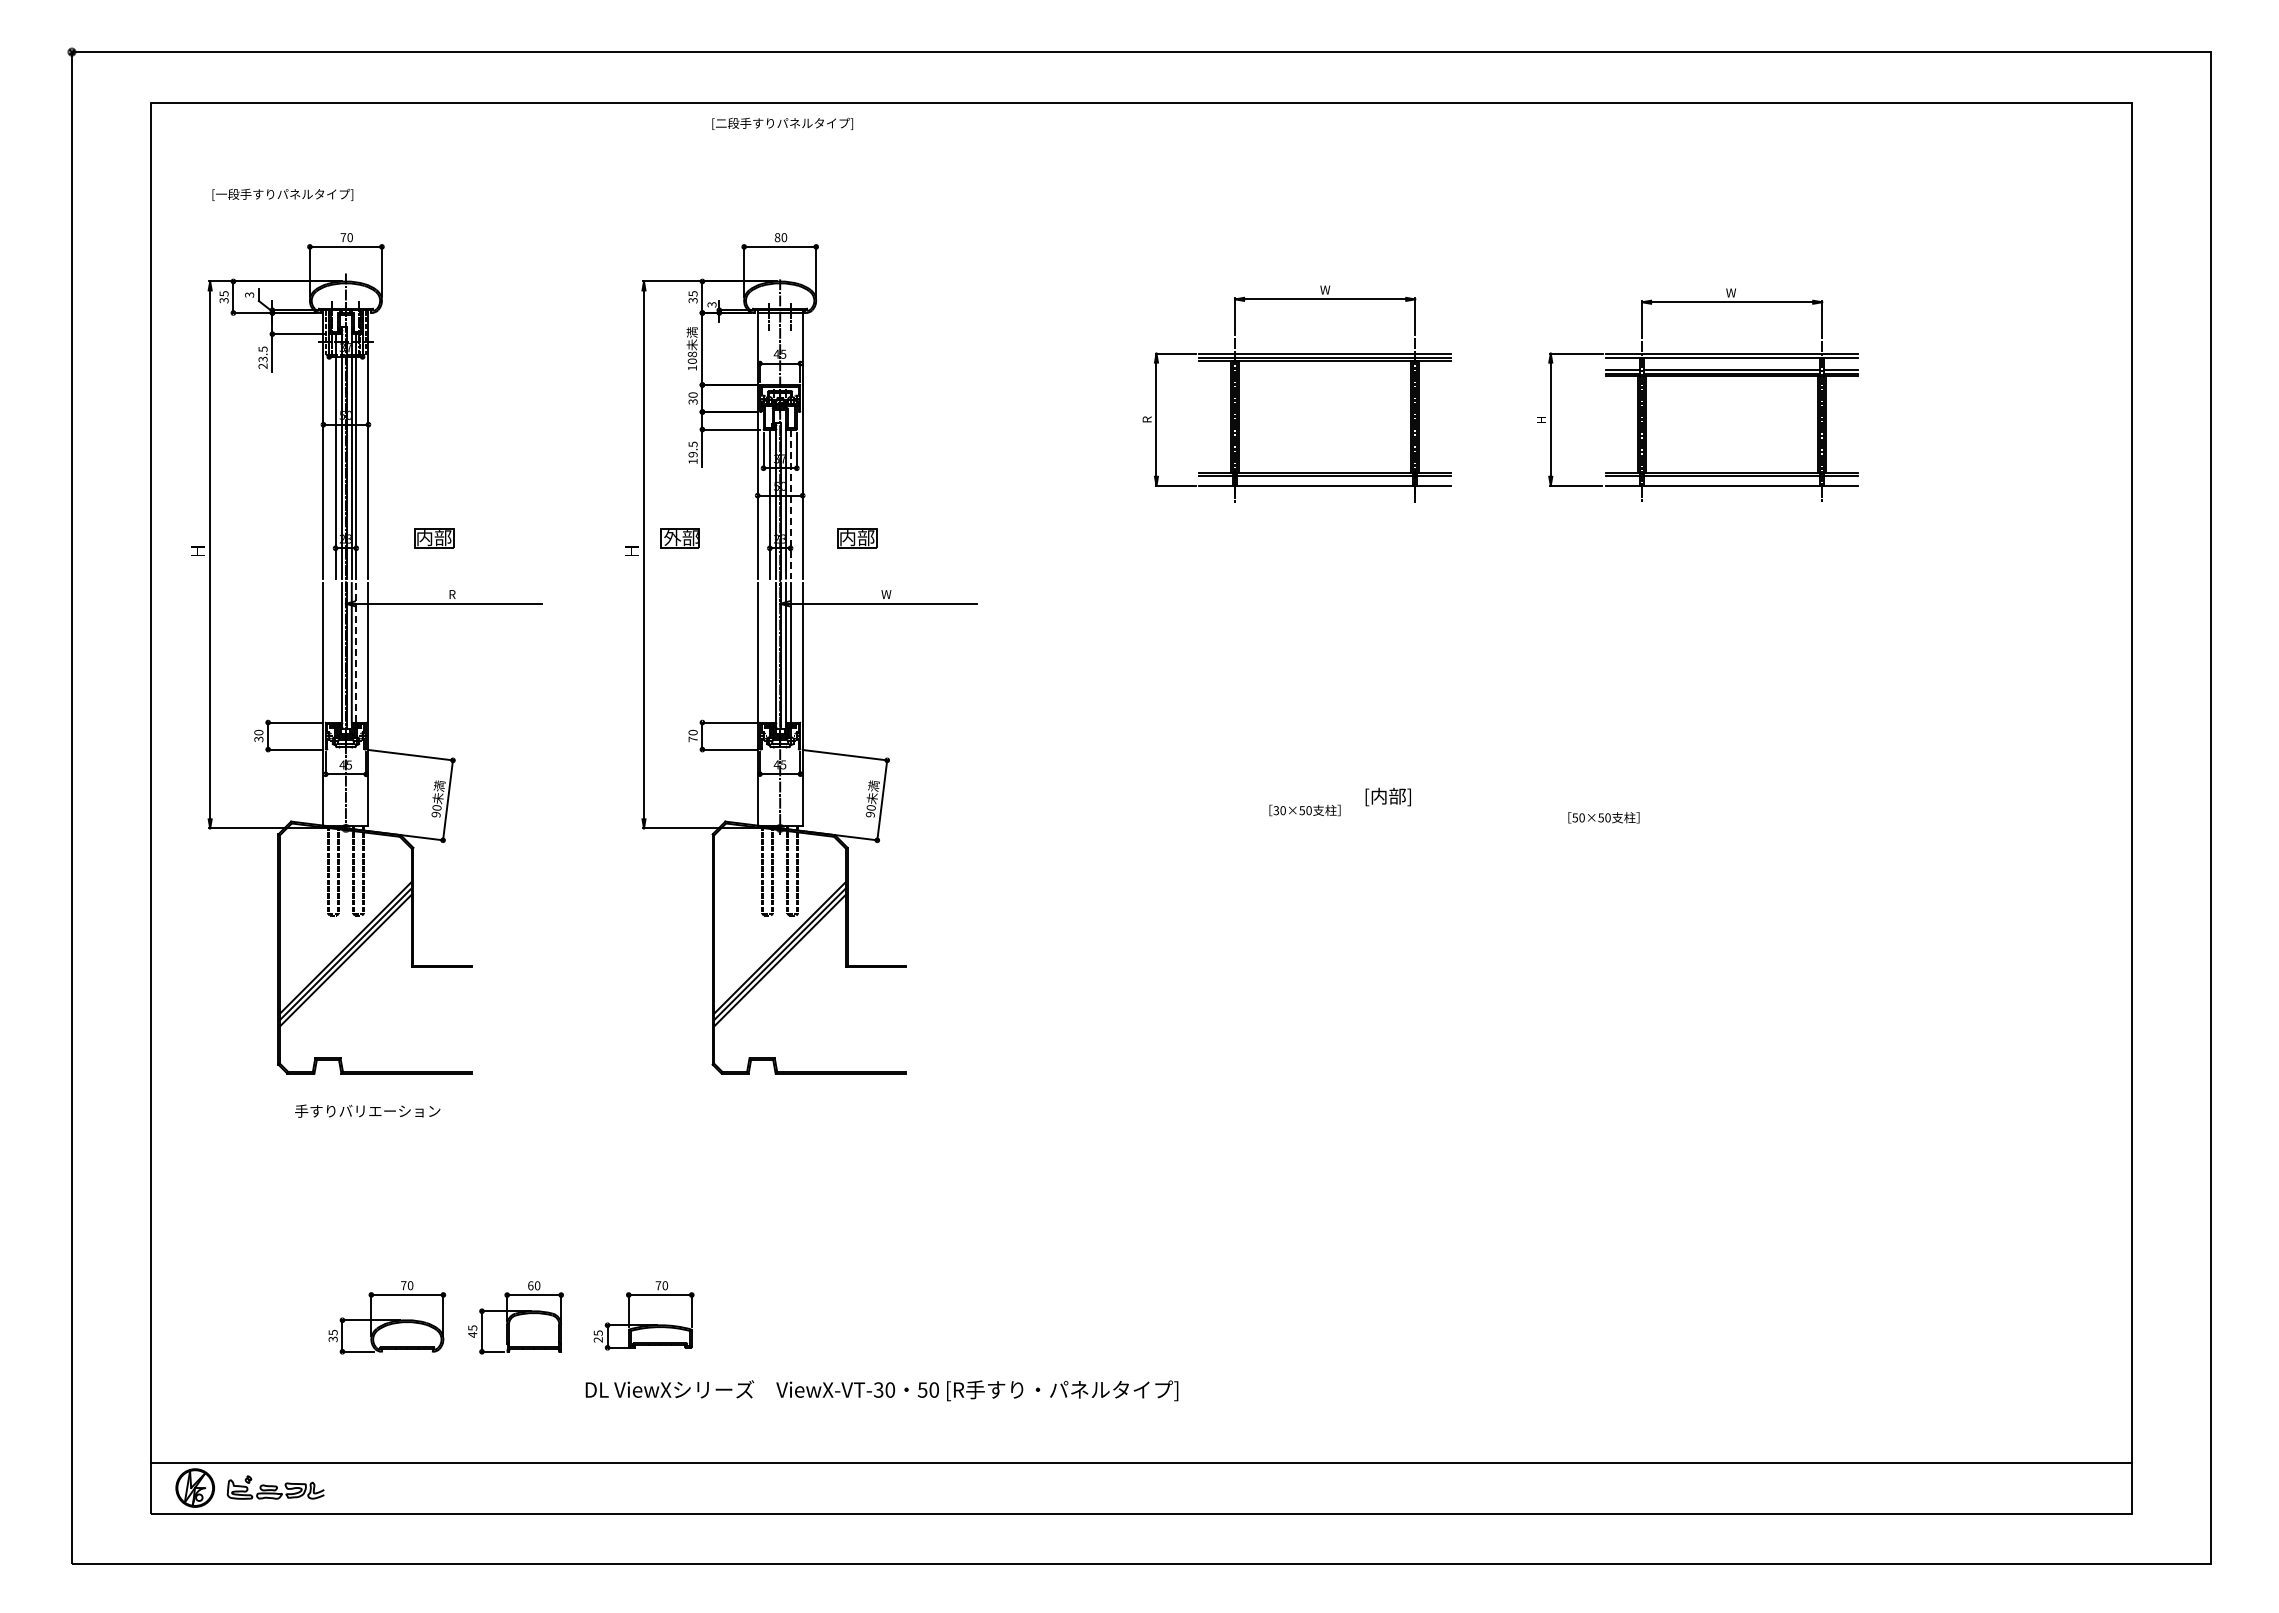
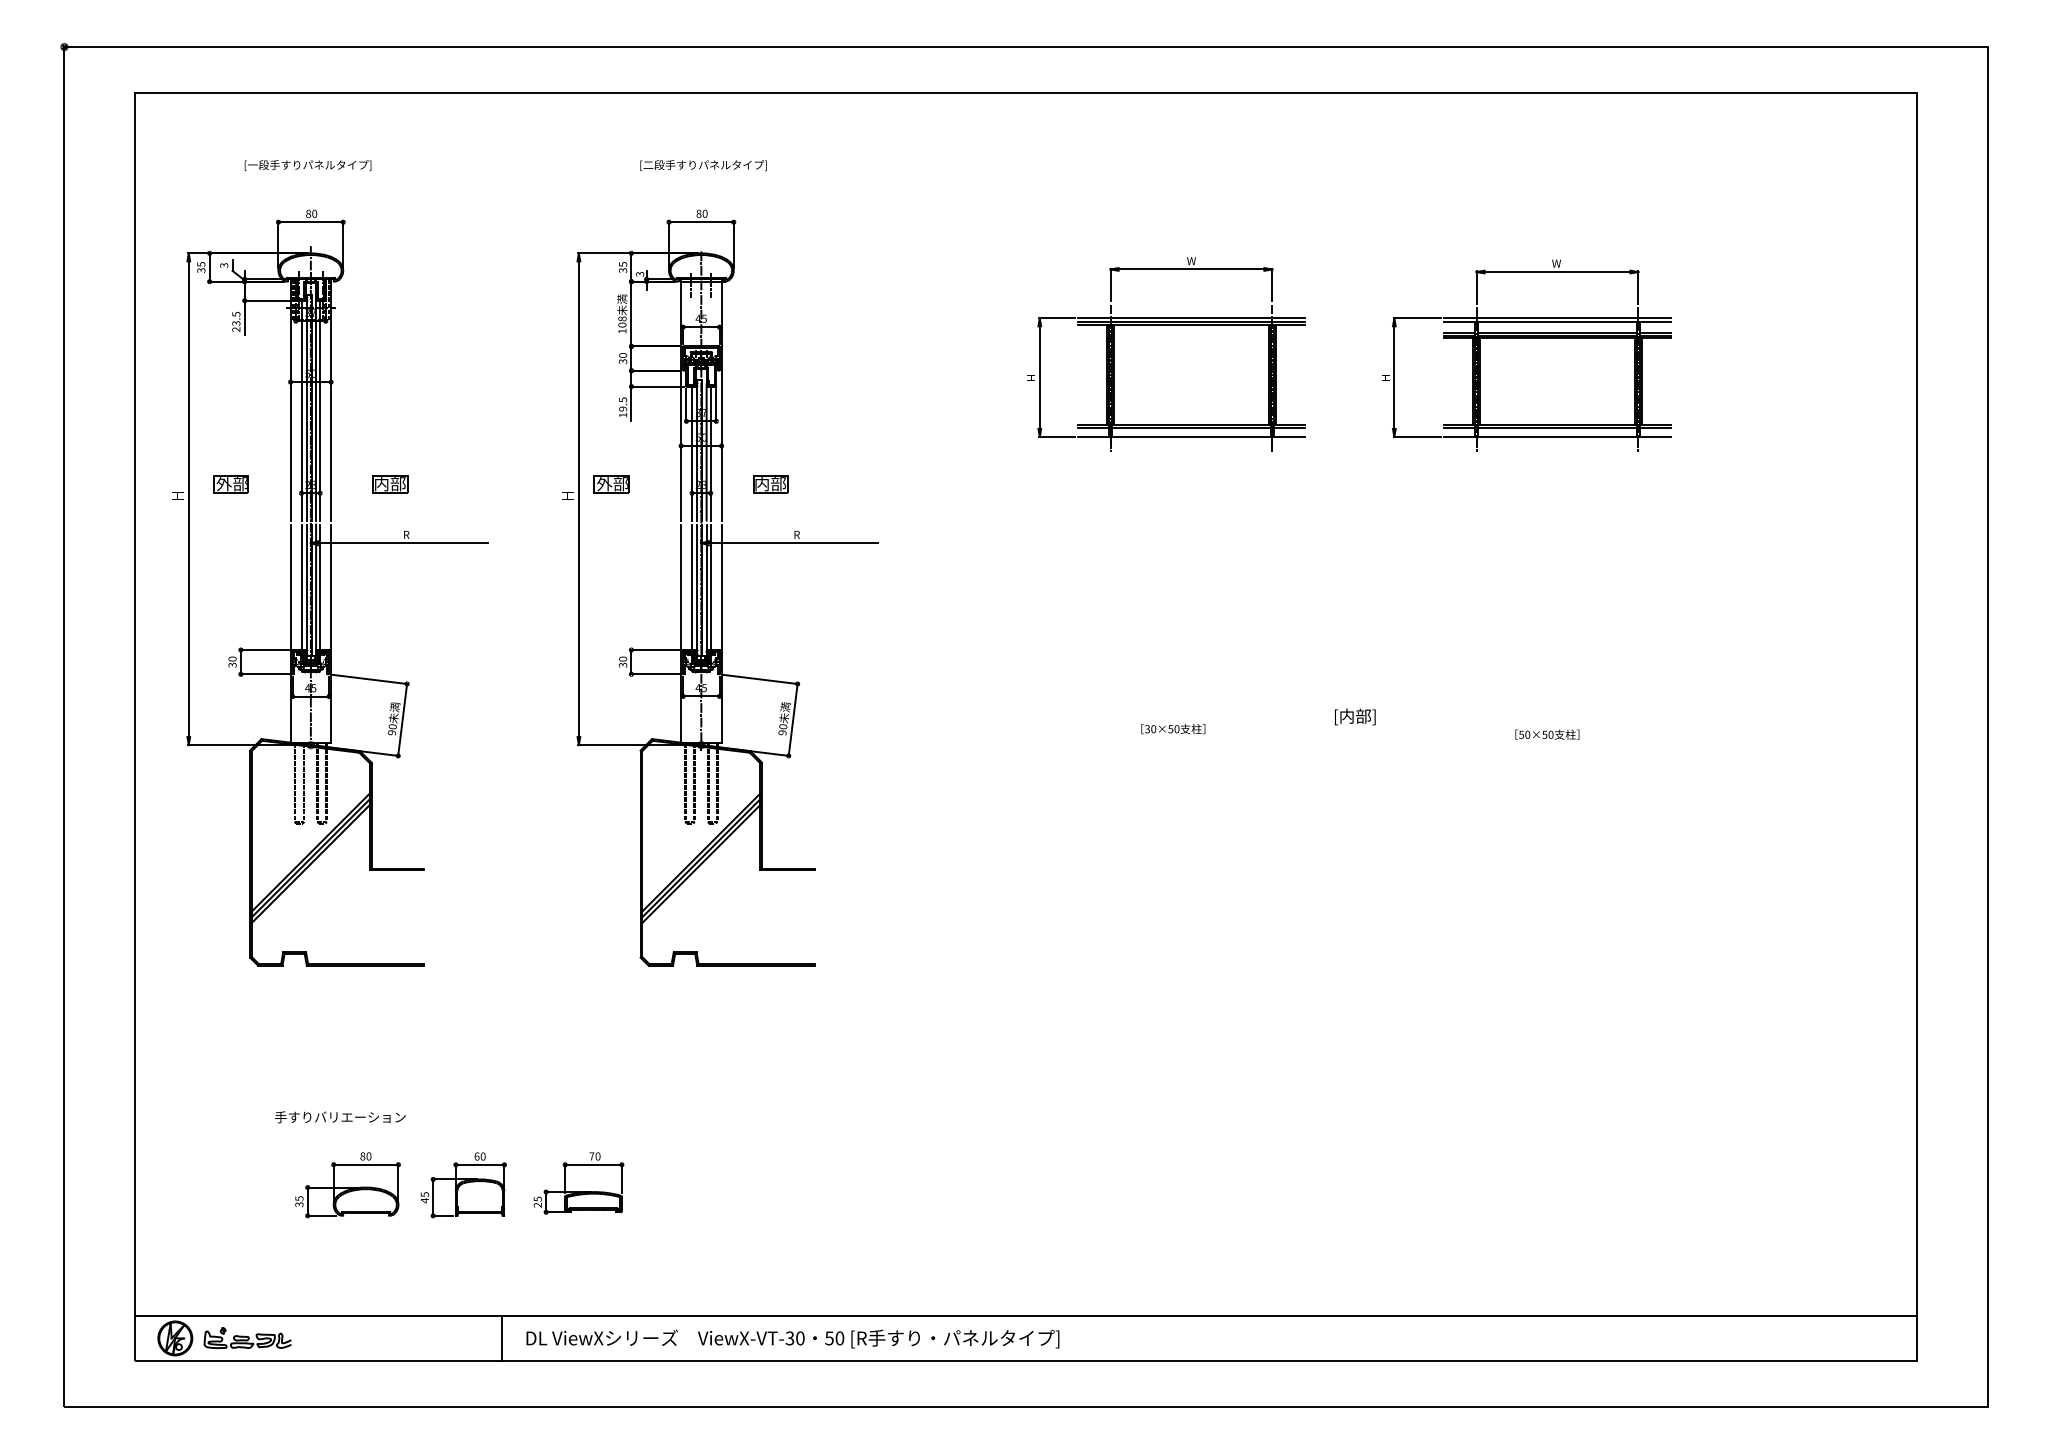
text: (782, 123) -> (703, 165), moved
text: (282, 194) -> (307, 165), moved
text: (343, 237) -> (308, 213), 70 -> 80
text: (1146, 419) -> (1030, 377), R -> H
line: (790, 504) -> (710, 453), dashed -> solid
part: (256, 538) -> (230, 484), added
text: (886, 594) -> (796, 534), W -> R
line: (335, 652) -> (301, 587), added
line: (356, 652) -> (320, 587), dashed -> solid
line: (769, 652) -> (691, 587), added
text: (692, 739) -> (622, 665), 70 -> 30
text: (1387, 796) -> (1354, 716), moved
text: (1603, 817) -> (1546, 734), moved
text: (367, 1110) -> (340, 1116), moved
text: (403, 1285) -> (362, 1156), 70 -> 80
text: (881, 1390) -> (792, 1338), moved
line: (558, 1487) -> (502, 1337), added

